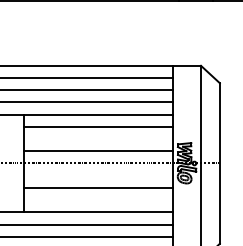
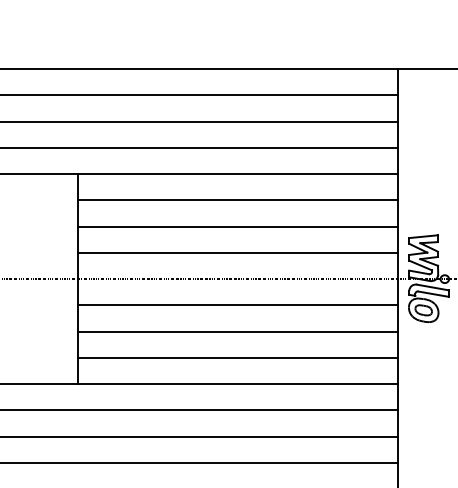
line: (98, 139) -> (238, 227), added
line: (98, 175) -> (238, 304), added
line: (98, 200) -> (238, 358), added

